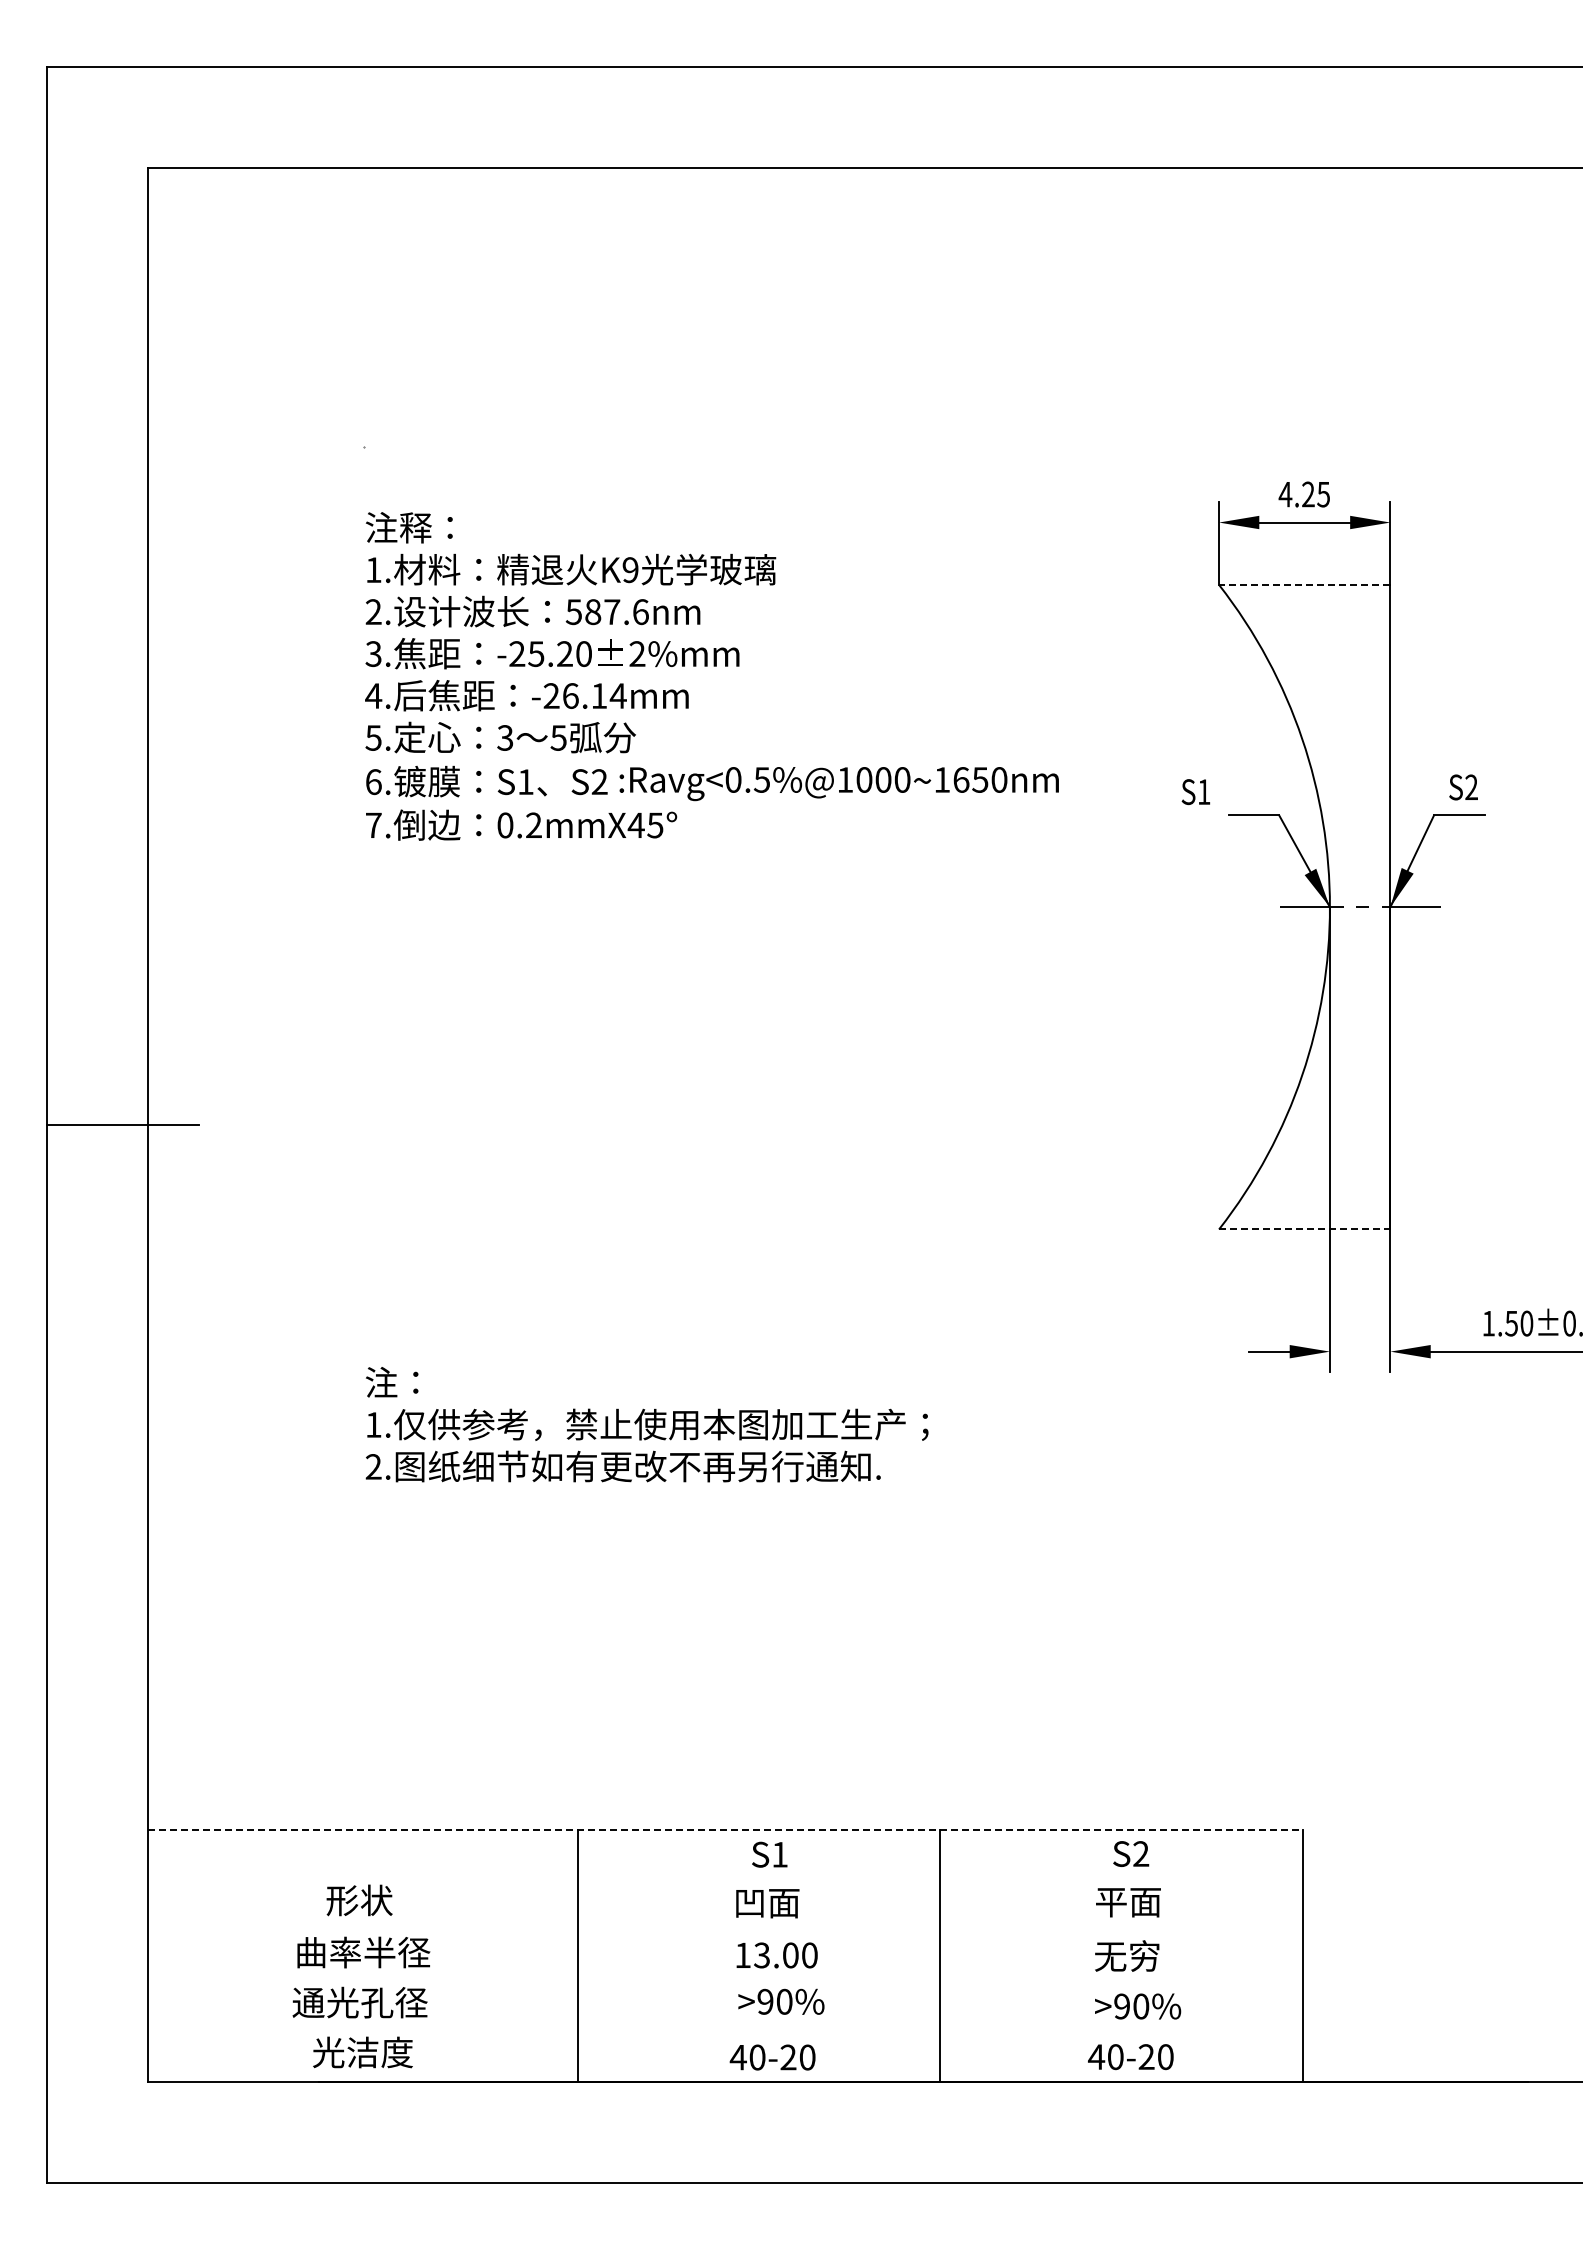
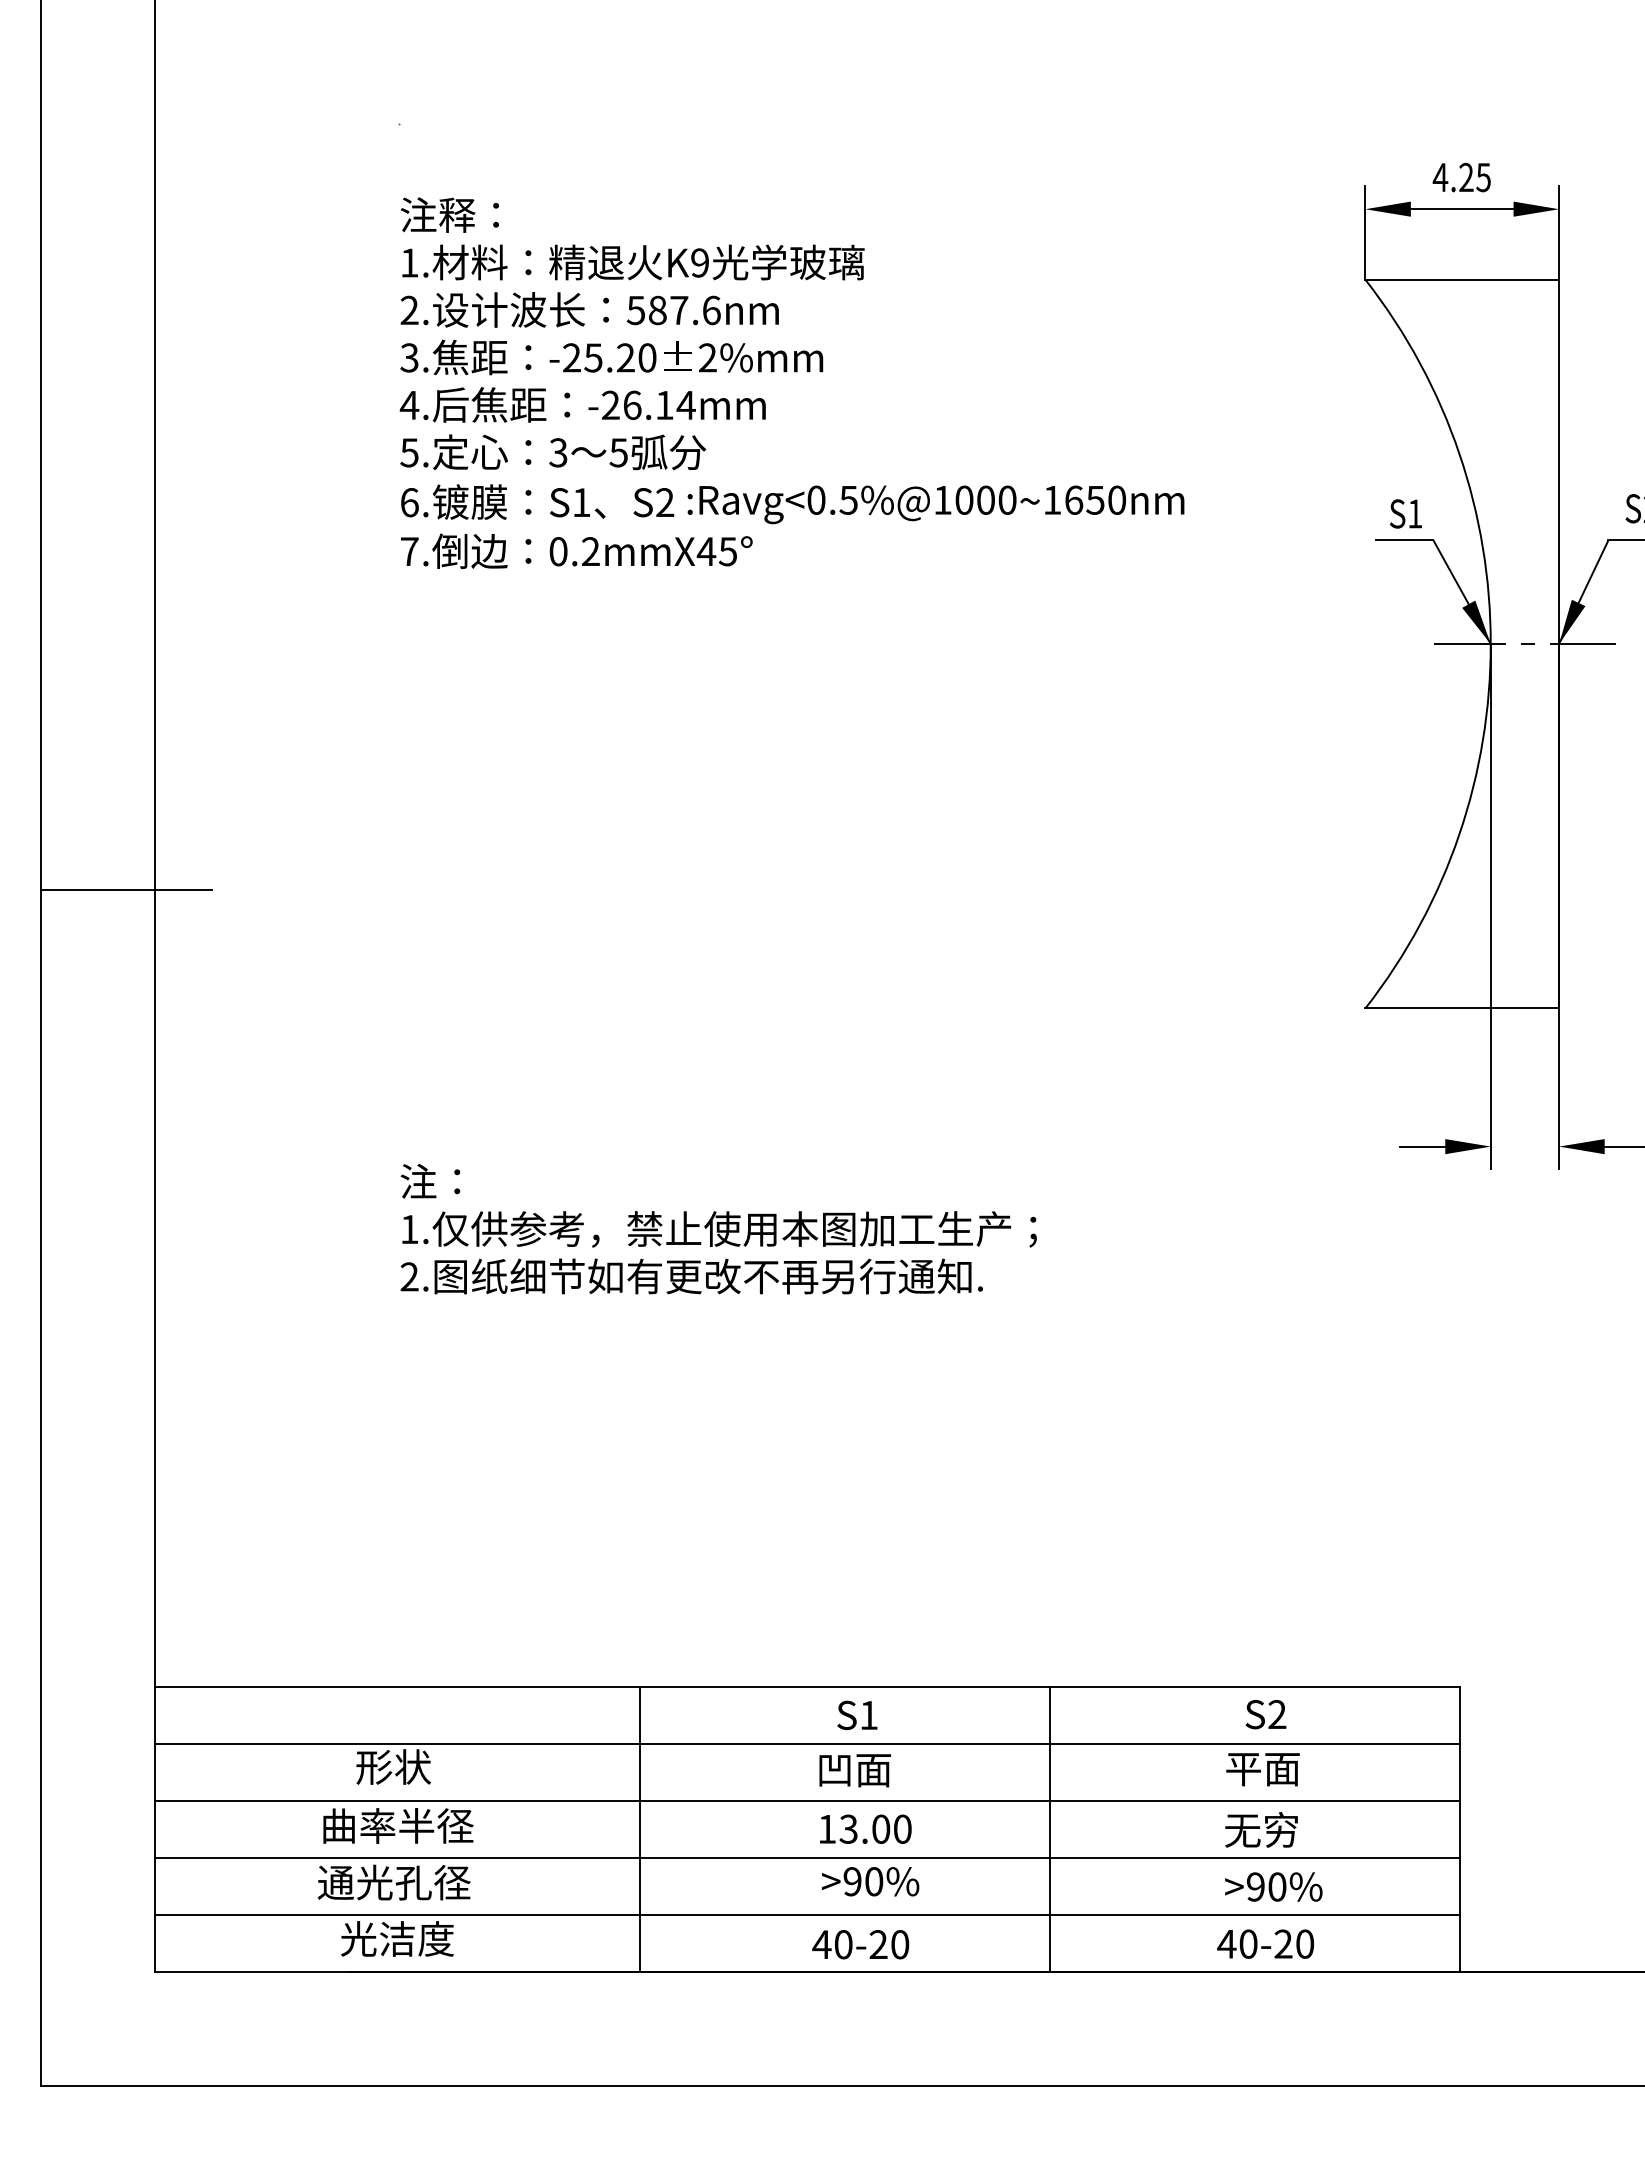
line: (1304, 584) -> (1461, 279), dashed -> solid
text: (1195, 792) -> (1405, 514), moved
line: (1304, 1229) -> (1461, 1008), dashed -> solid
line: (726, 1830) -> (808, 1687), dashed -> solid
line: (725, 1880) -> (807, 1744), added
line: (725, 1930) -> (807, 1801), added
line: (725, 1981) -> (807, 1858), added
line: (725, 2031) -> (807, 1915), added

